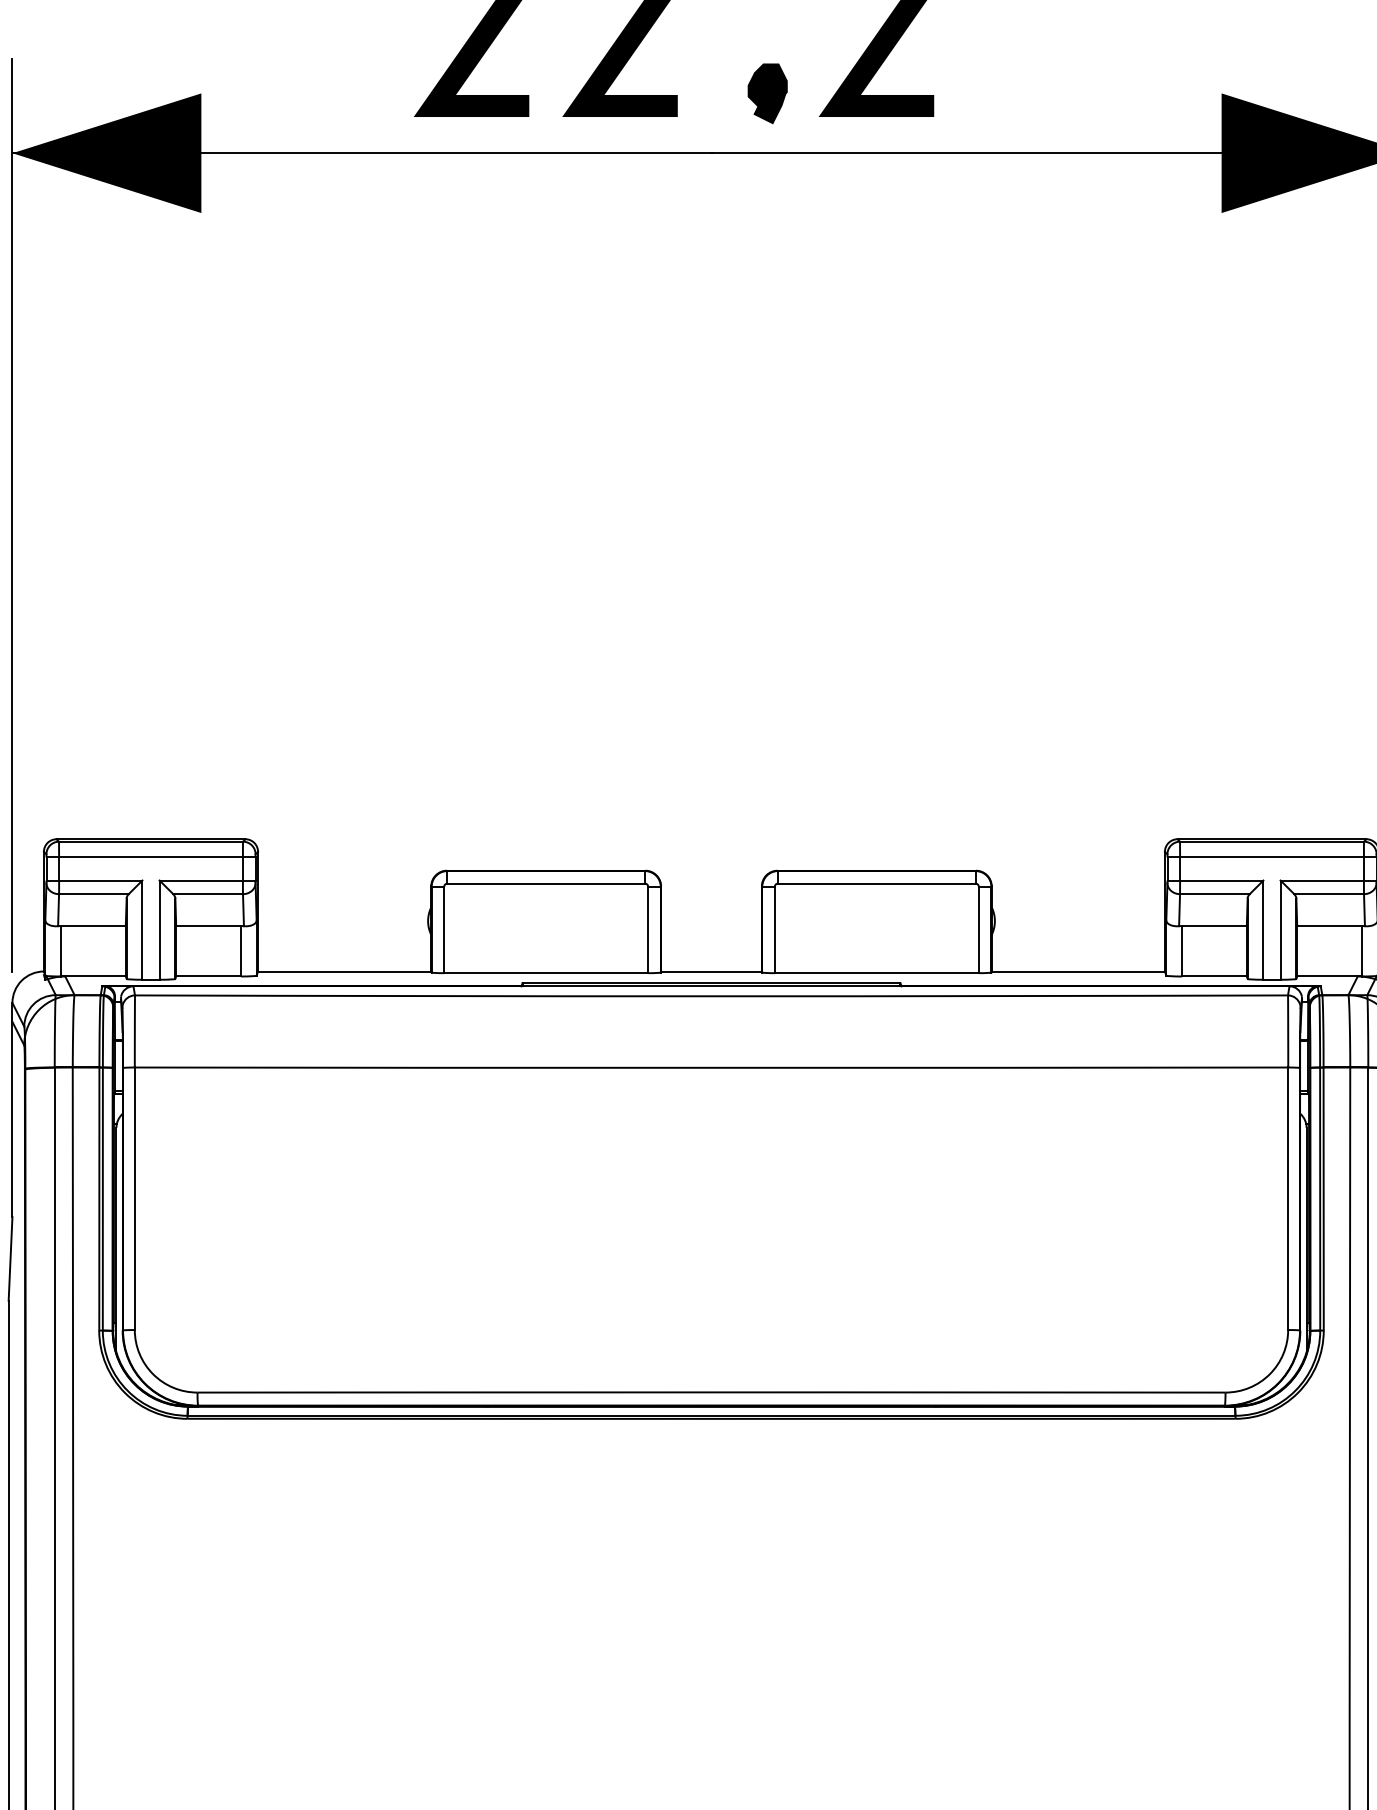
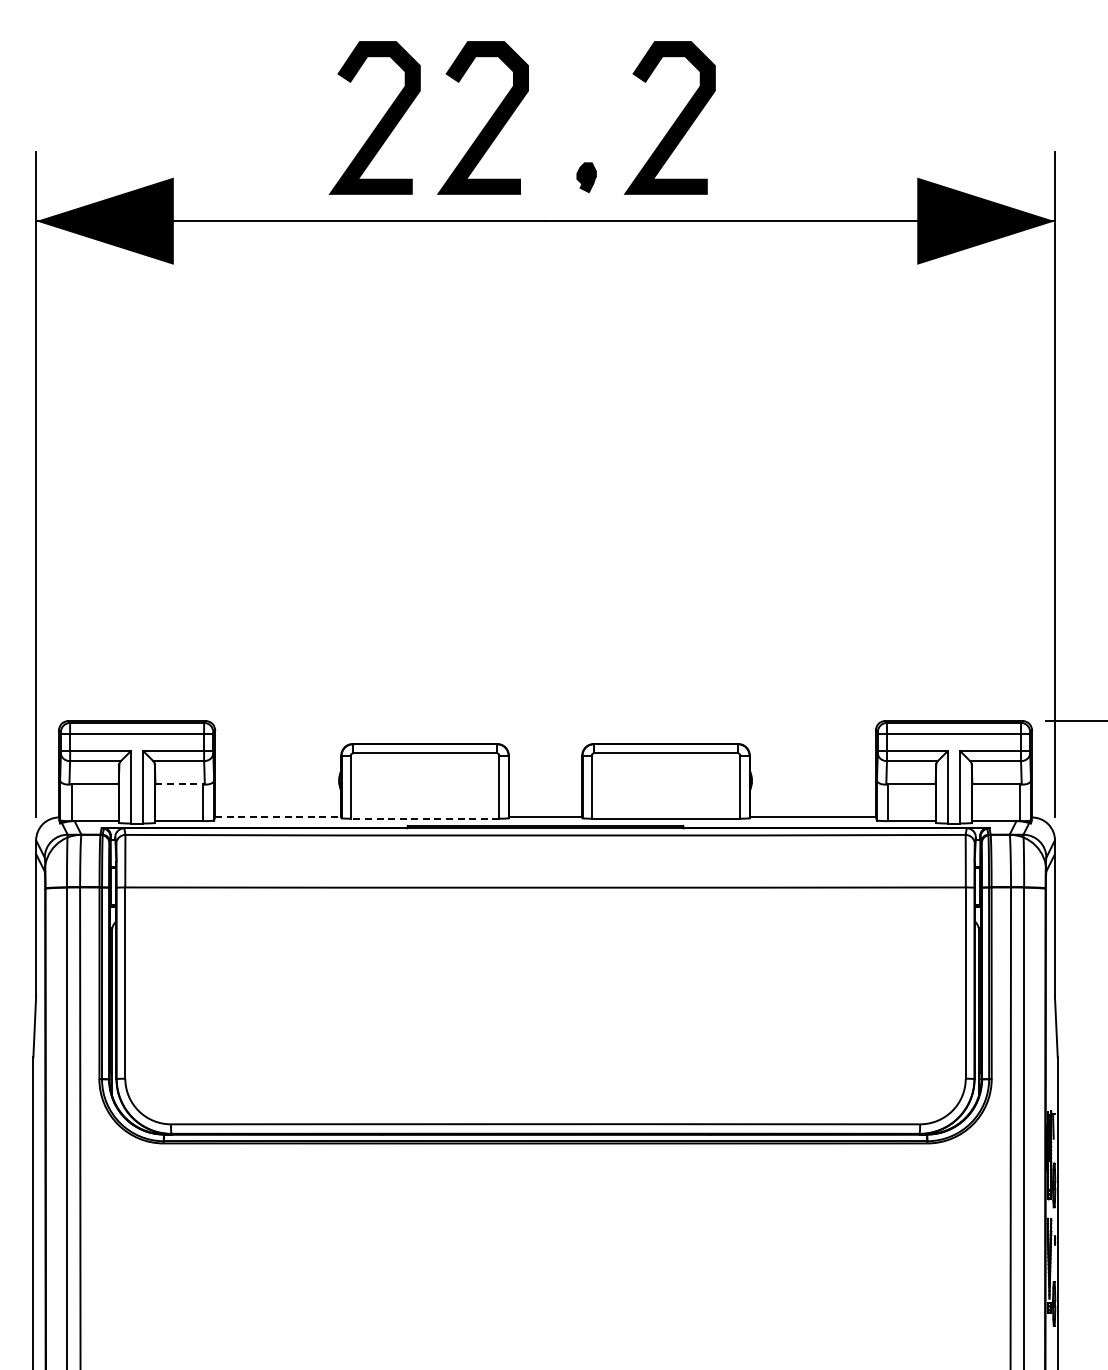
part: (767, 93) -> (586, 177), size x0.7
line: (209, 926) -> (179, 784), solid -> dashed
line: (345, 971) -> (278, 817), solid -> dashed
line: (545, 972) -> (424, 818), solid -> dashed

